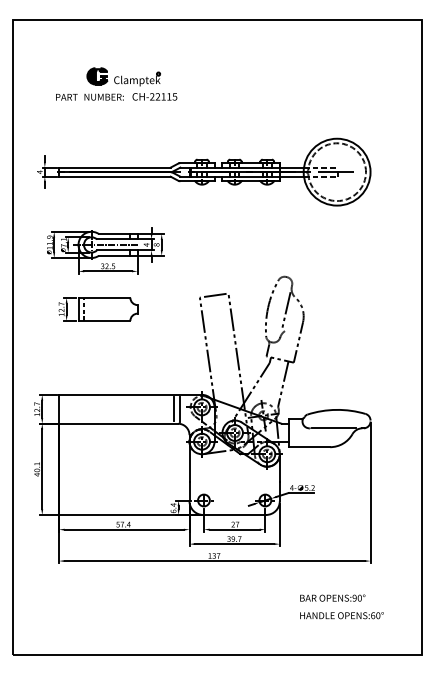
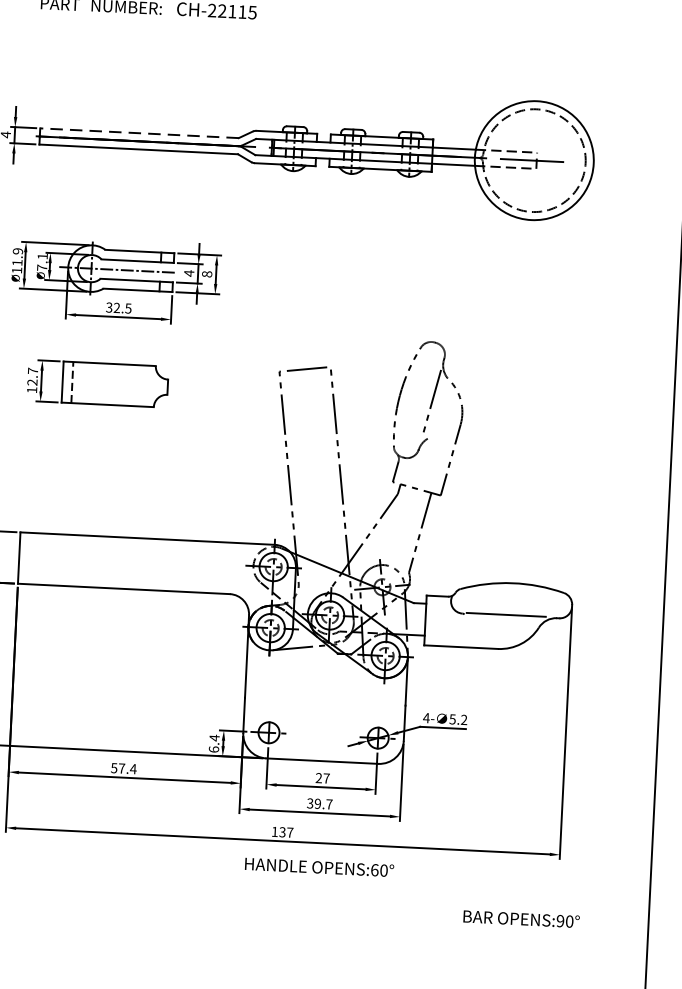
line: (114, 167) -> (138, 132), solid -> dashed
line: (173, 409) -> (222, 568), removed
line: (180, 409) -> (235, 568), removed
text: (332, 597) -> (521, 917), moved
text: (341, 615) -> (318, 867), moved

